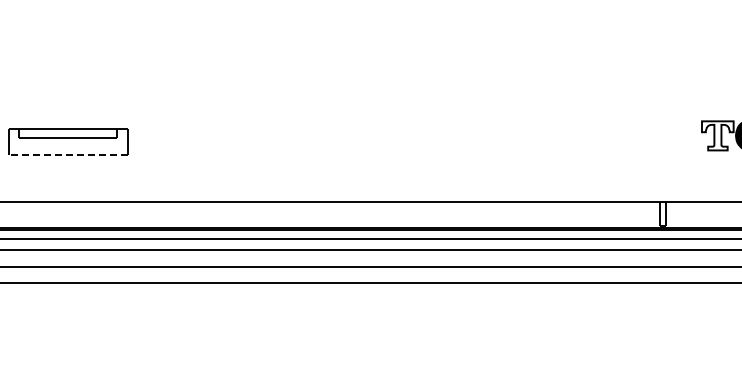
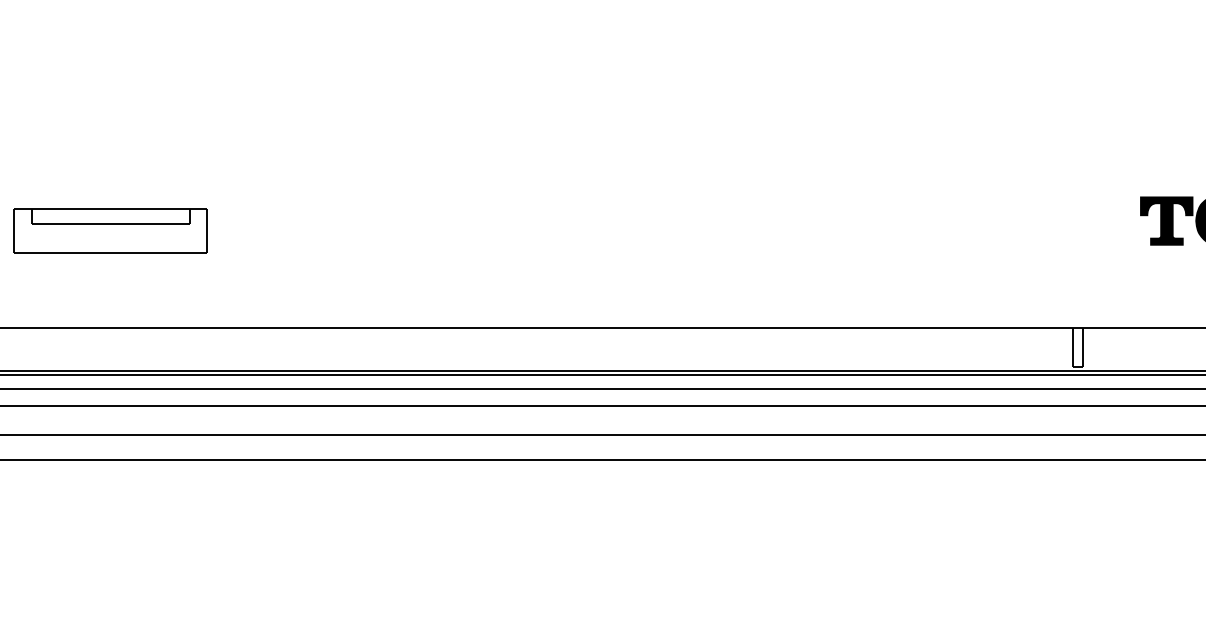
fill: (717, 135) -> (1166, 220), added
line: (67, 155) -> (109, 252), dashed -> solid

